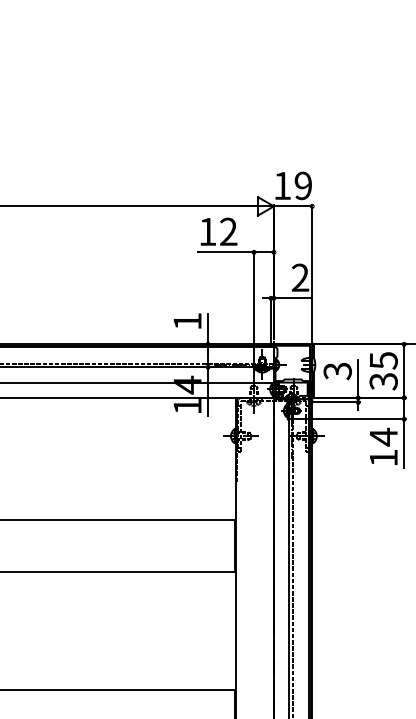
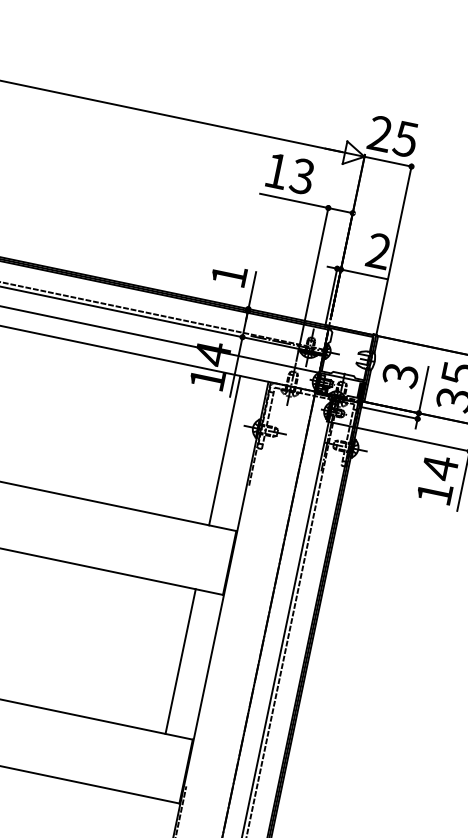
text: (292, 185) -> (392, 135), 19 -> 25
text: (228, 232) -> (302, 177), 12 -> 13
line: (212, 458) -> (224, 450), added
line: (212, 630) -> (180, 661), added

